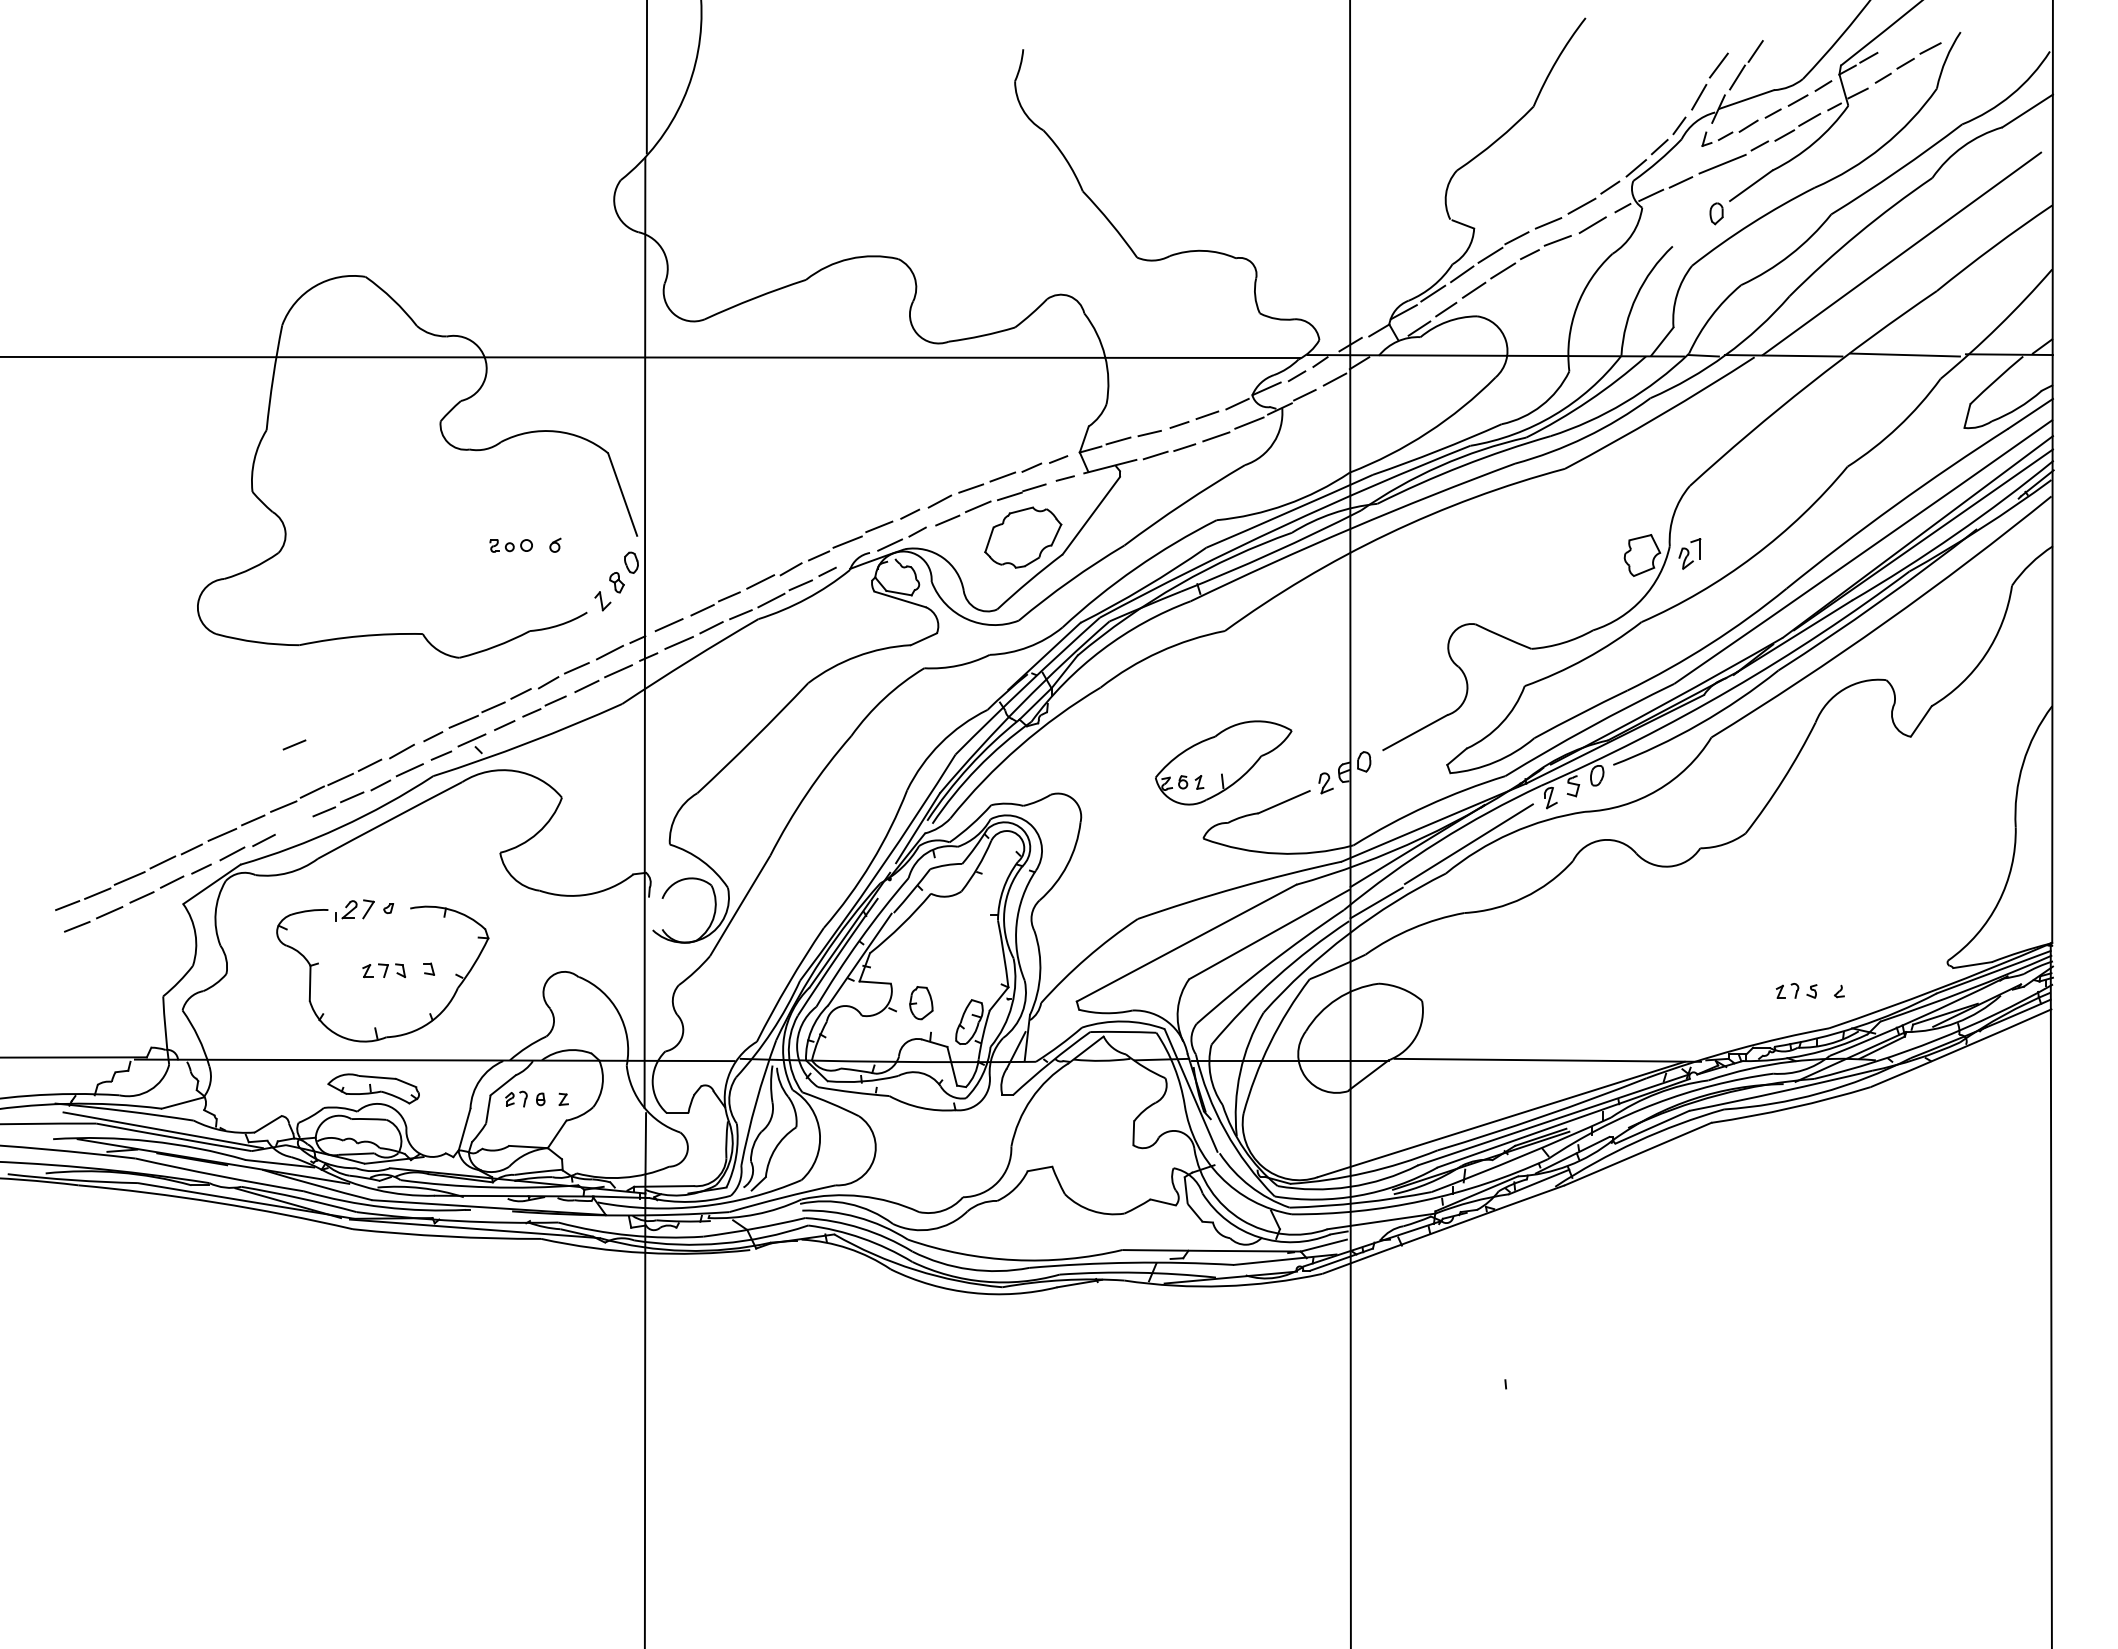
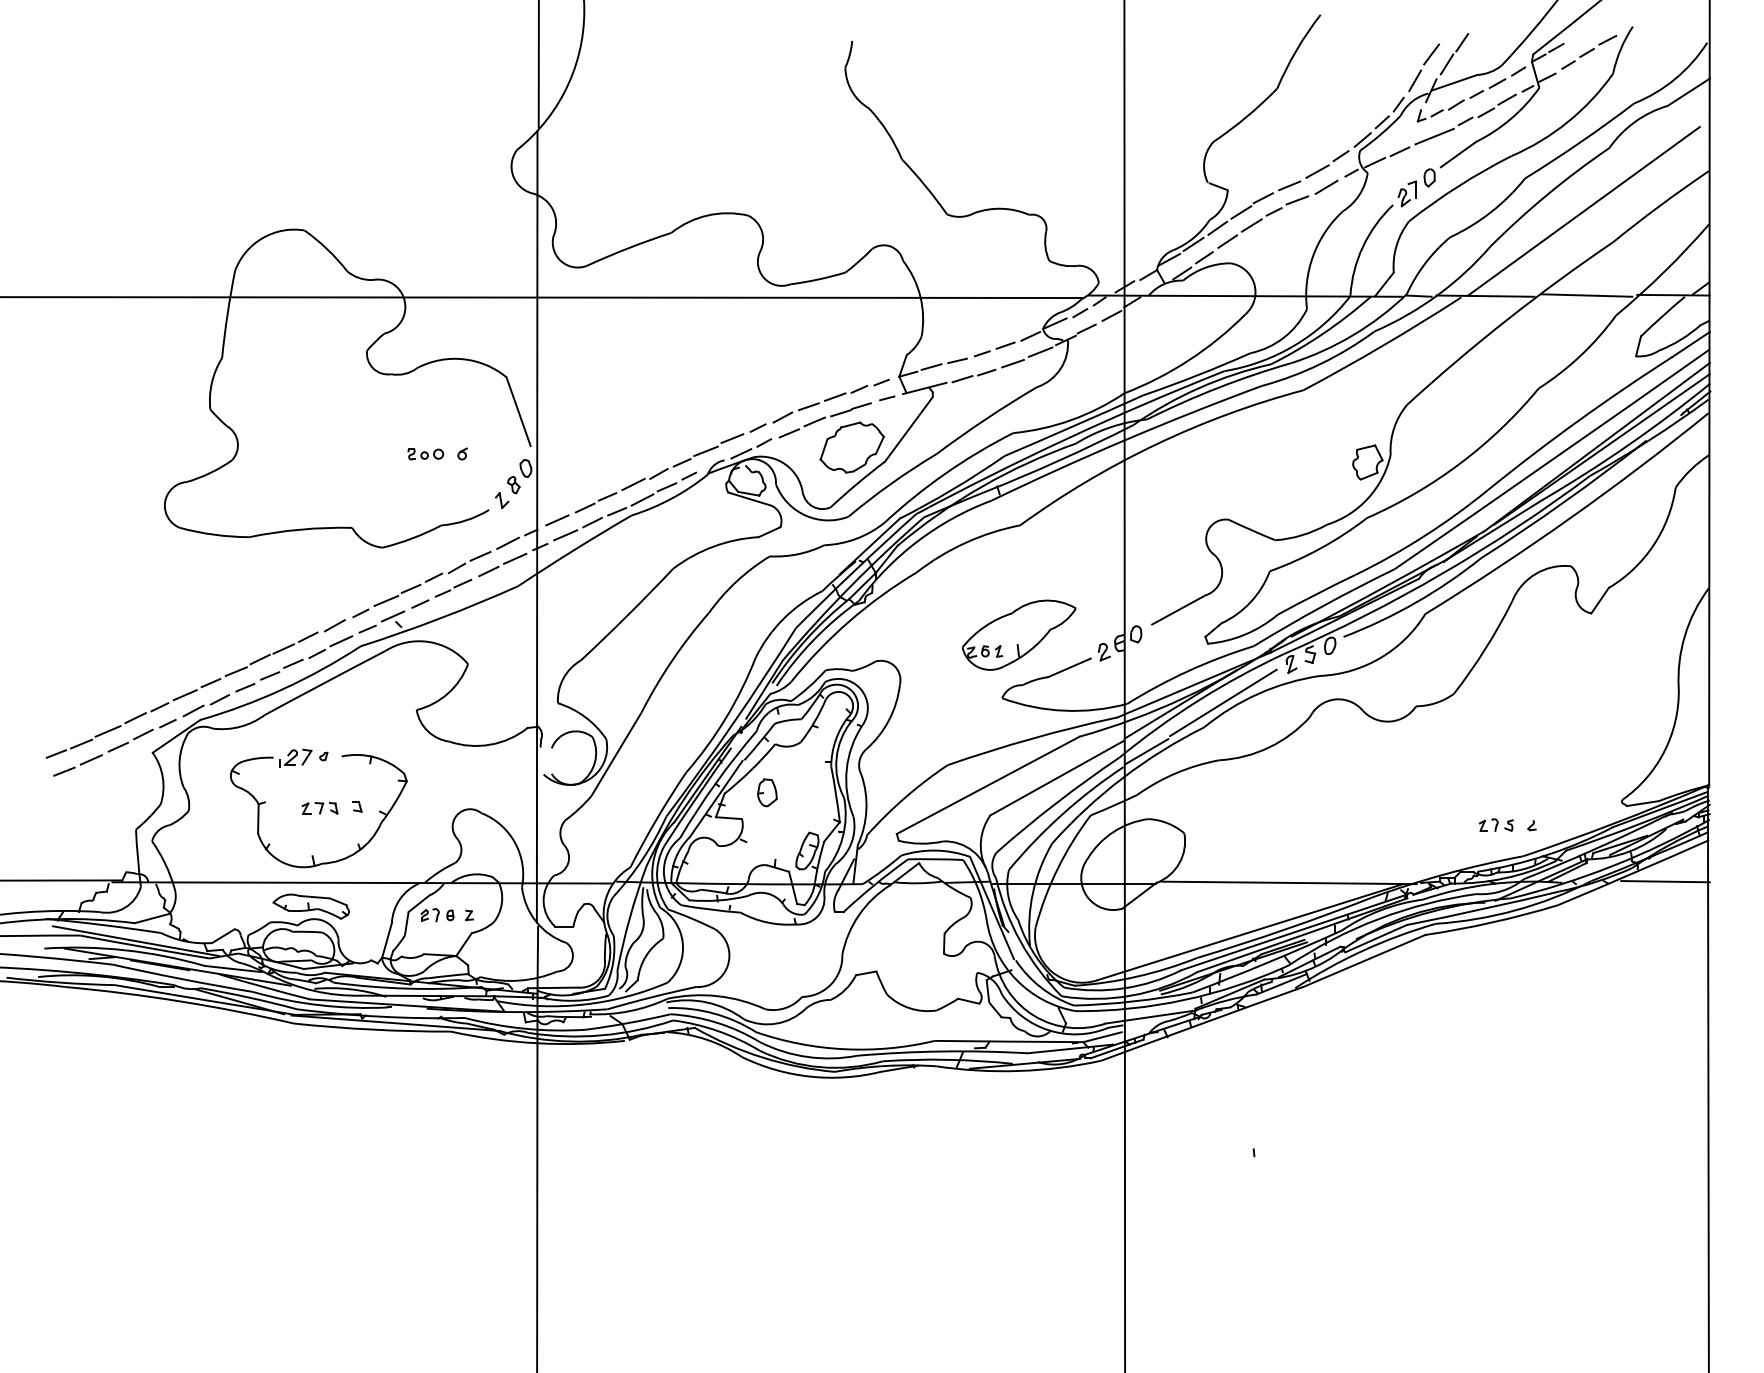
part: (1689, 553) -> (1407, 193), moved
line: (294, 744) -> (245, 687), moved
part: (921, 1003) -> (767, 793), moved
line: (1999, 1058) -> (1665, 881), added

